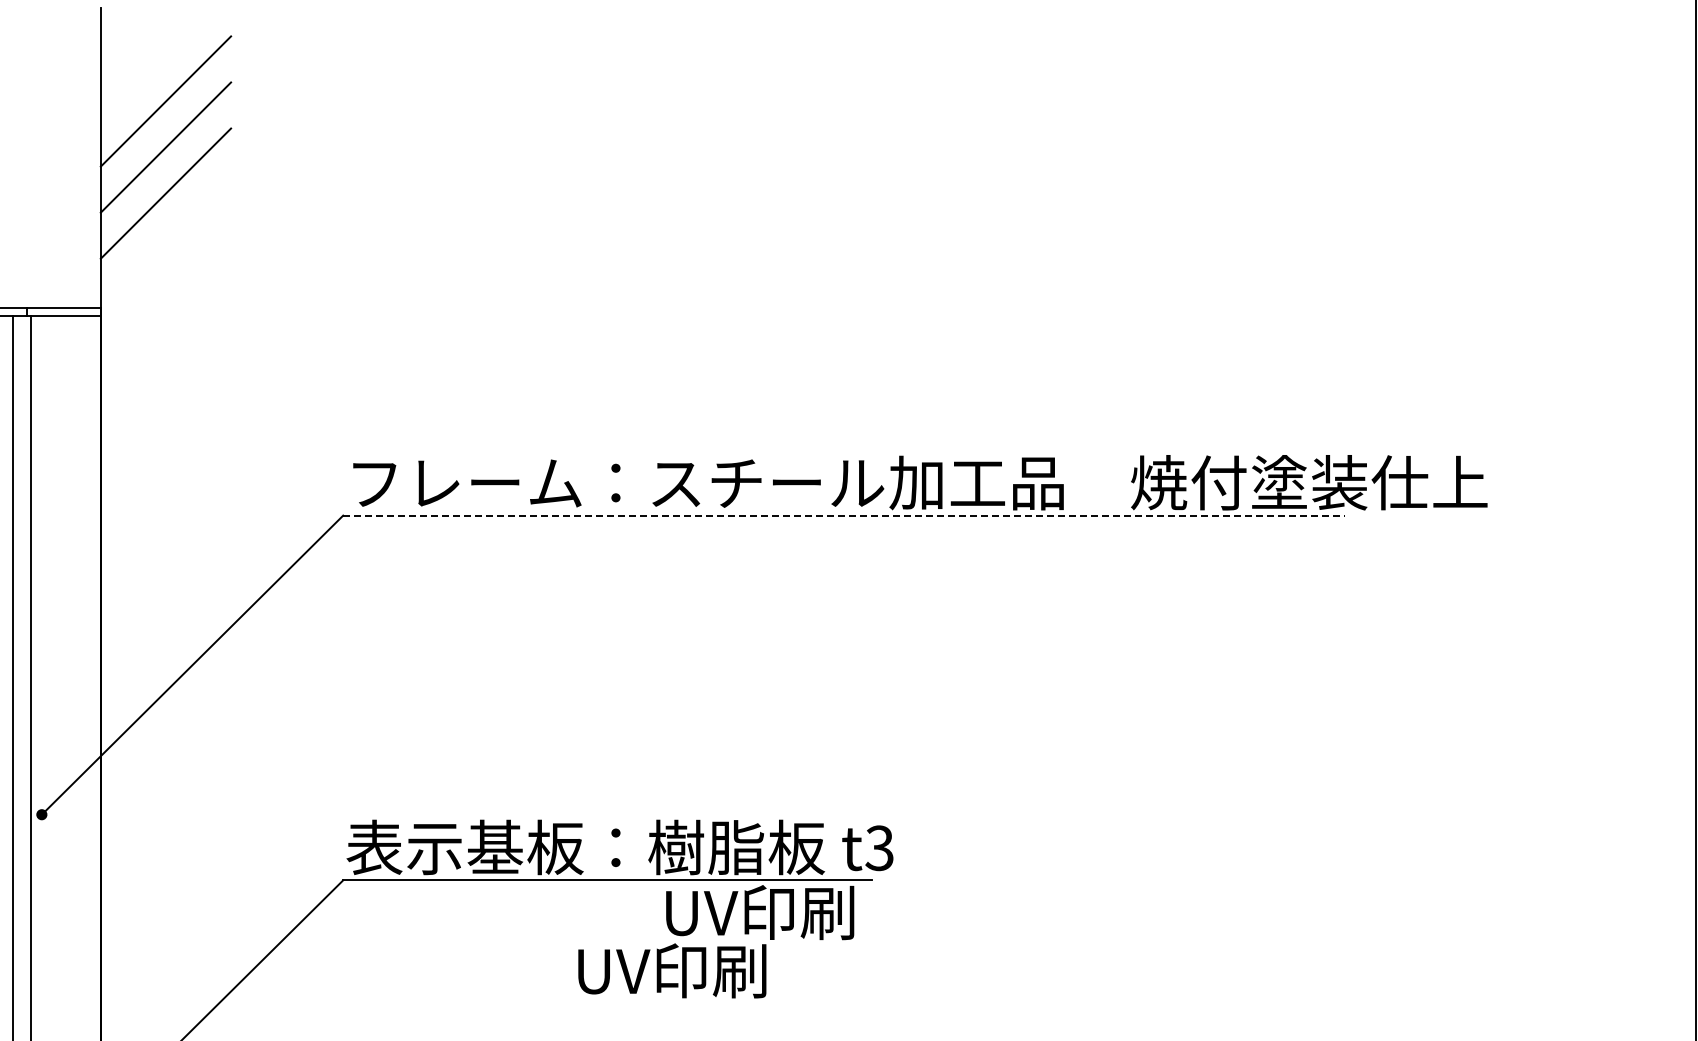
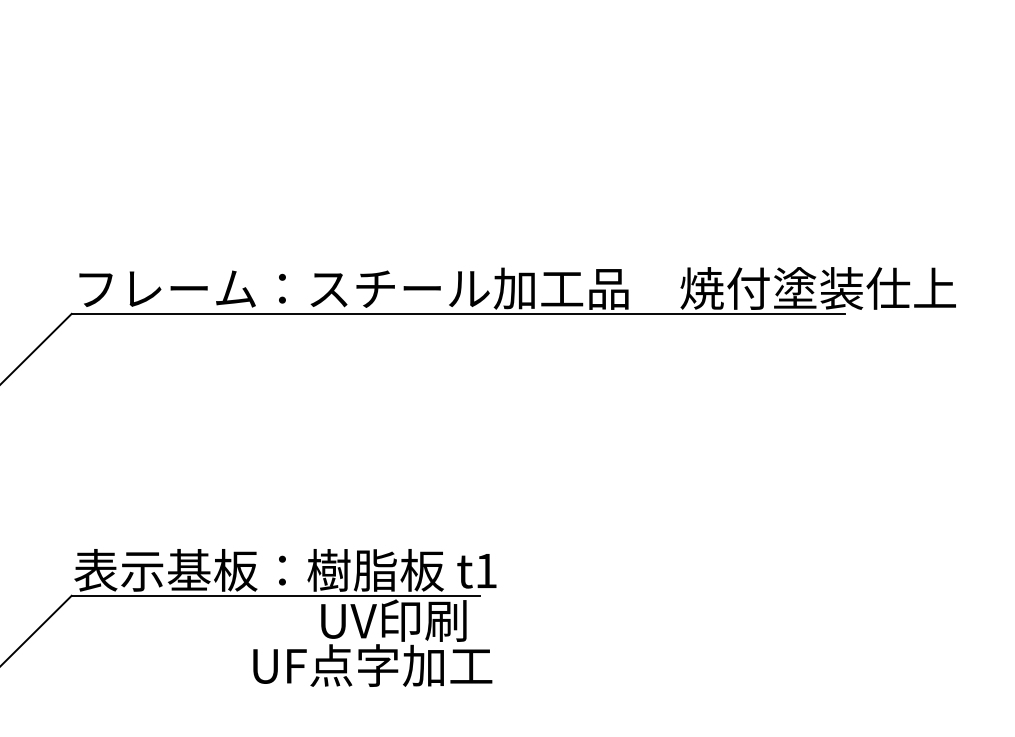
line: (843, 515) -> (458, 313), dashed -> solid
text: (879, 848) -> (486, 571), t3 -> t1
text: (751, 970) -> (387, 665), UV印刷 -> UF点字加工

